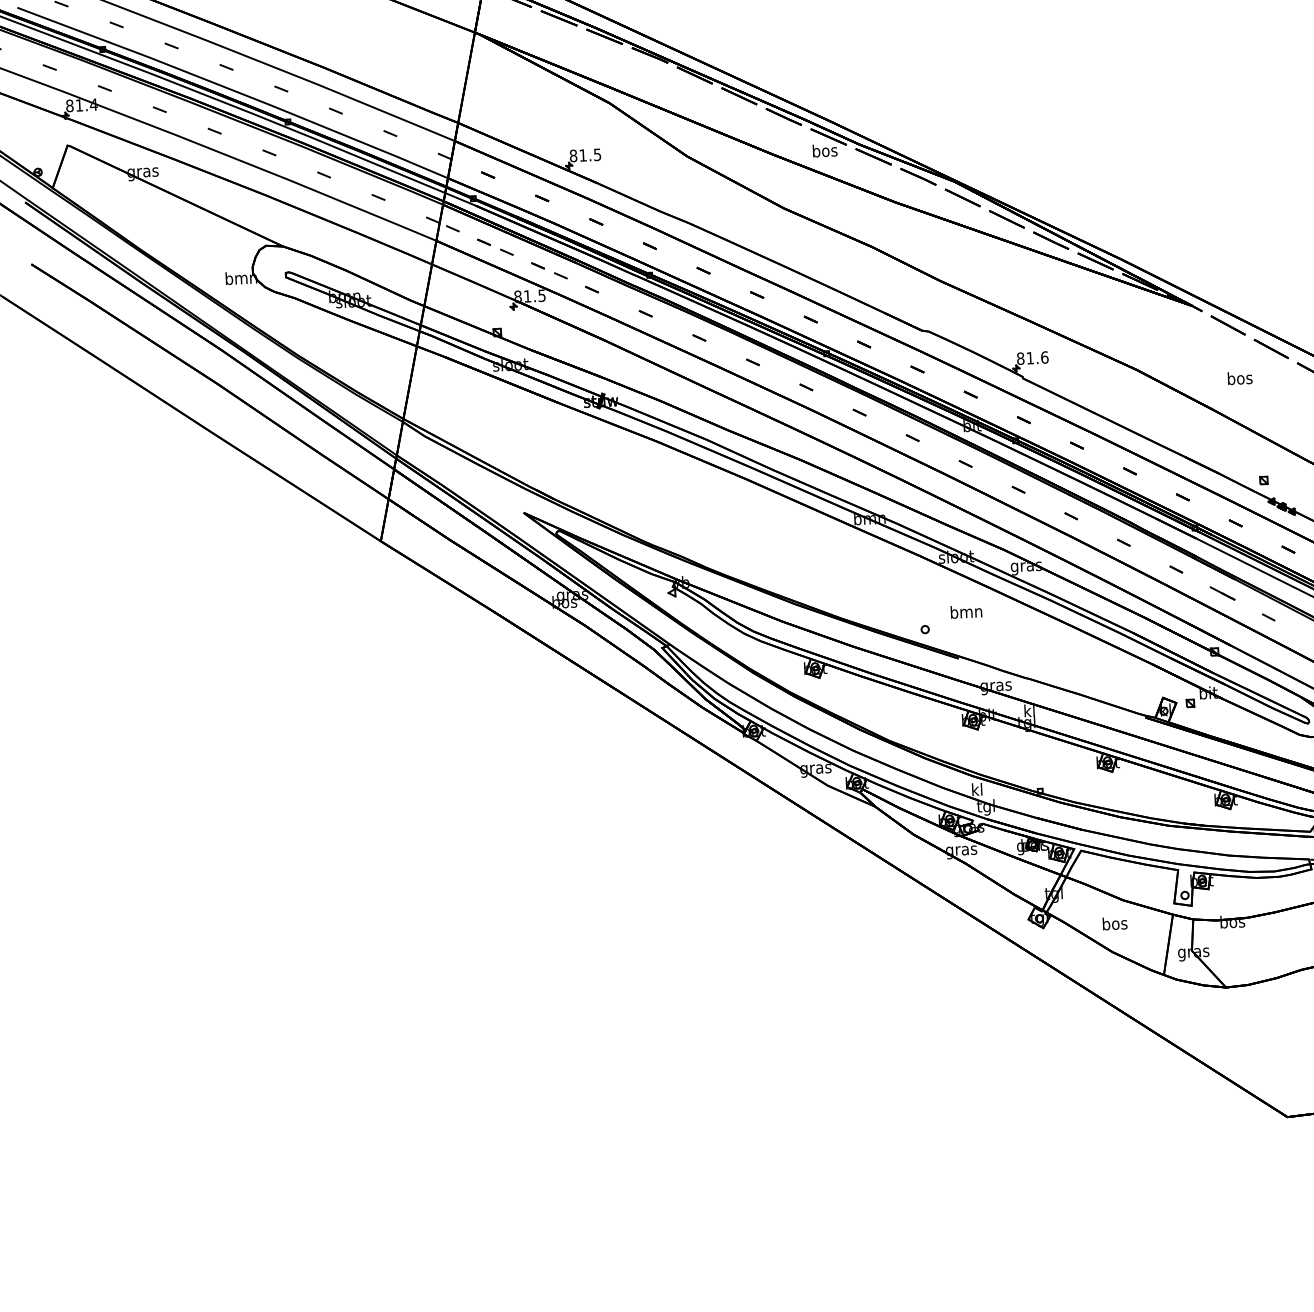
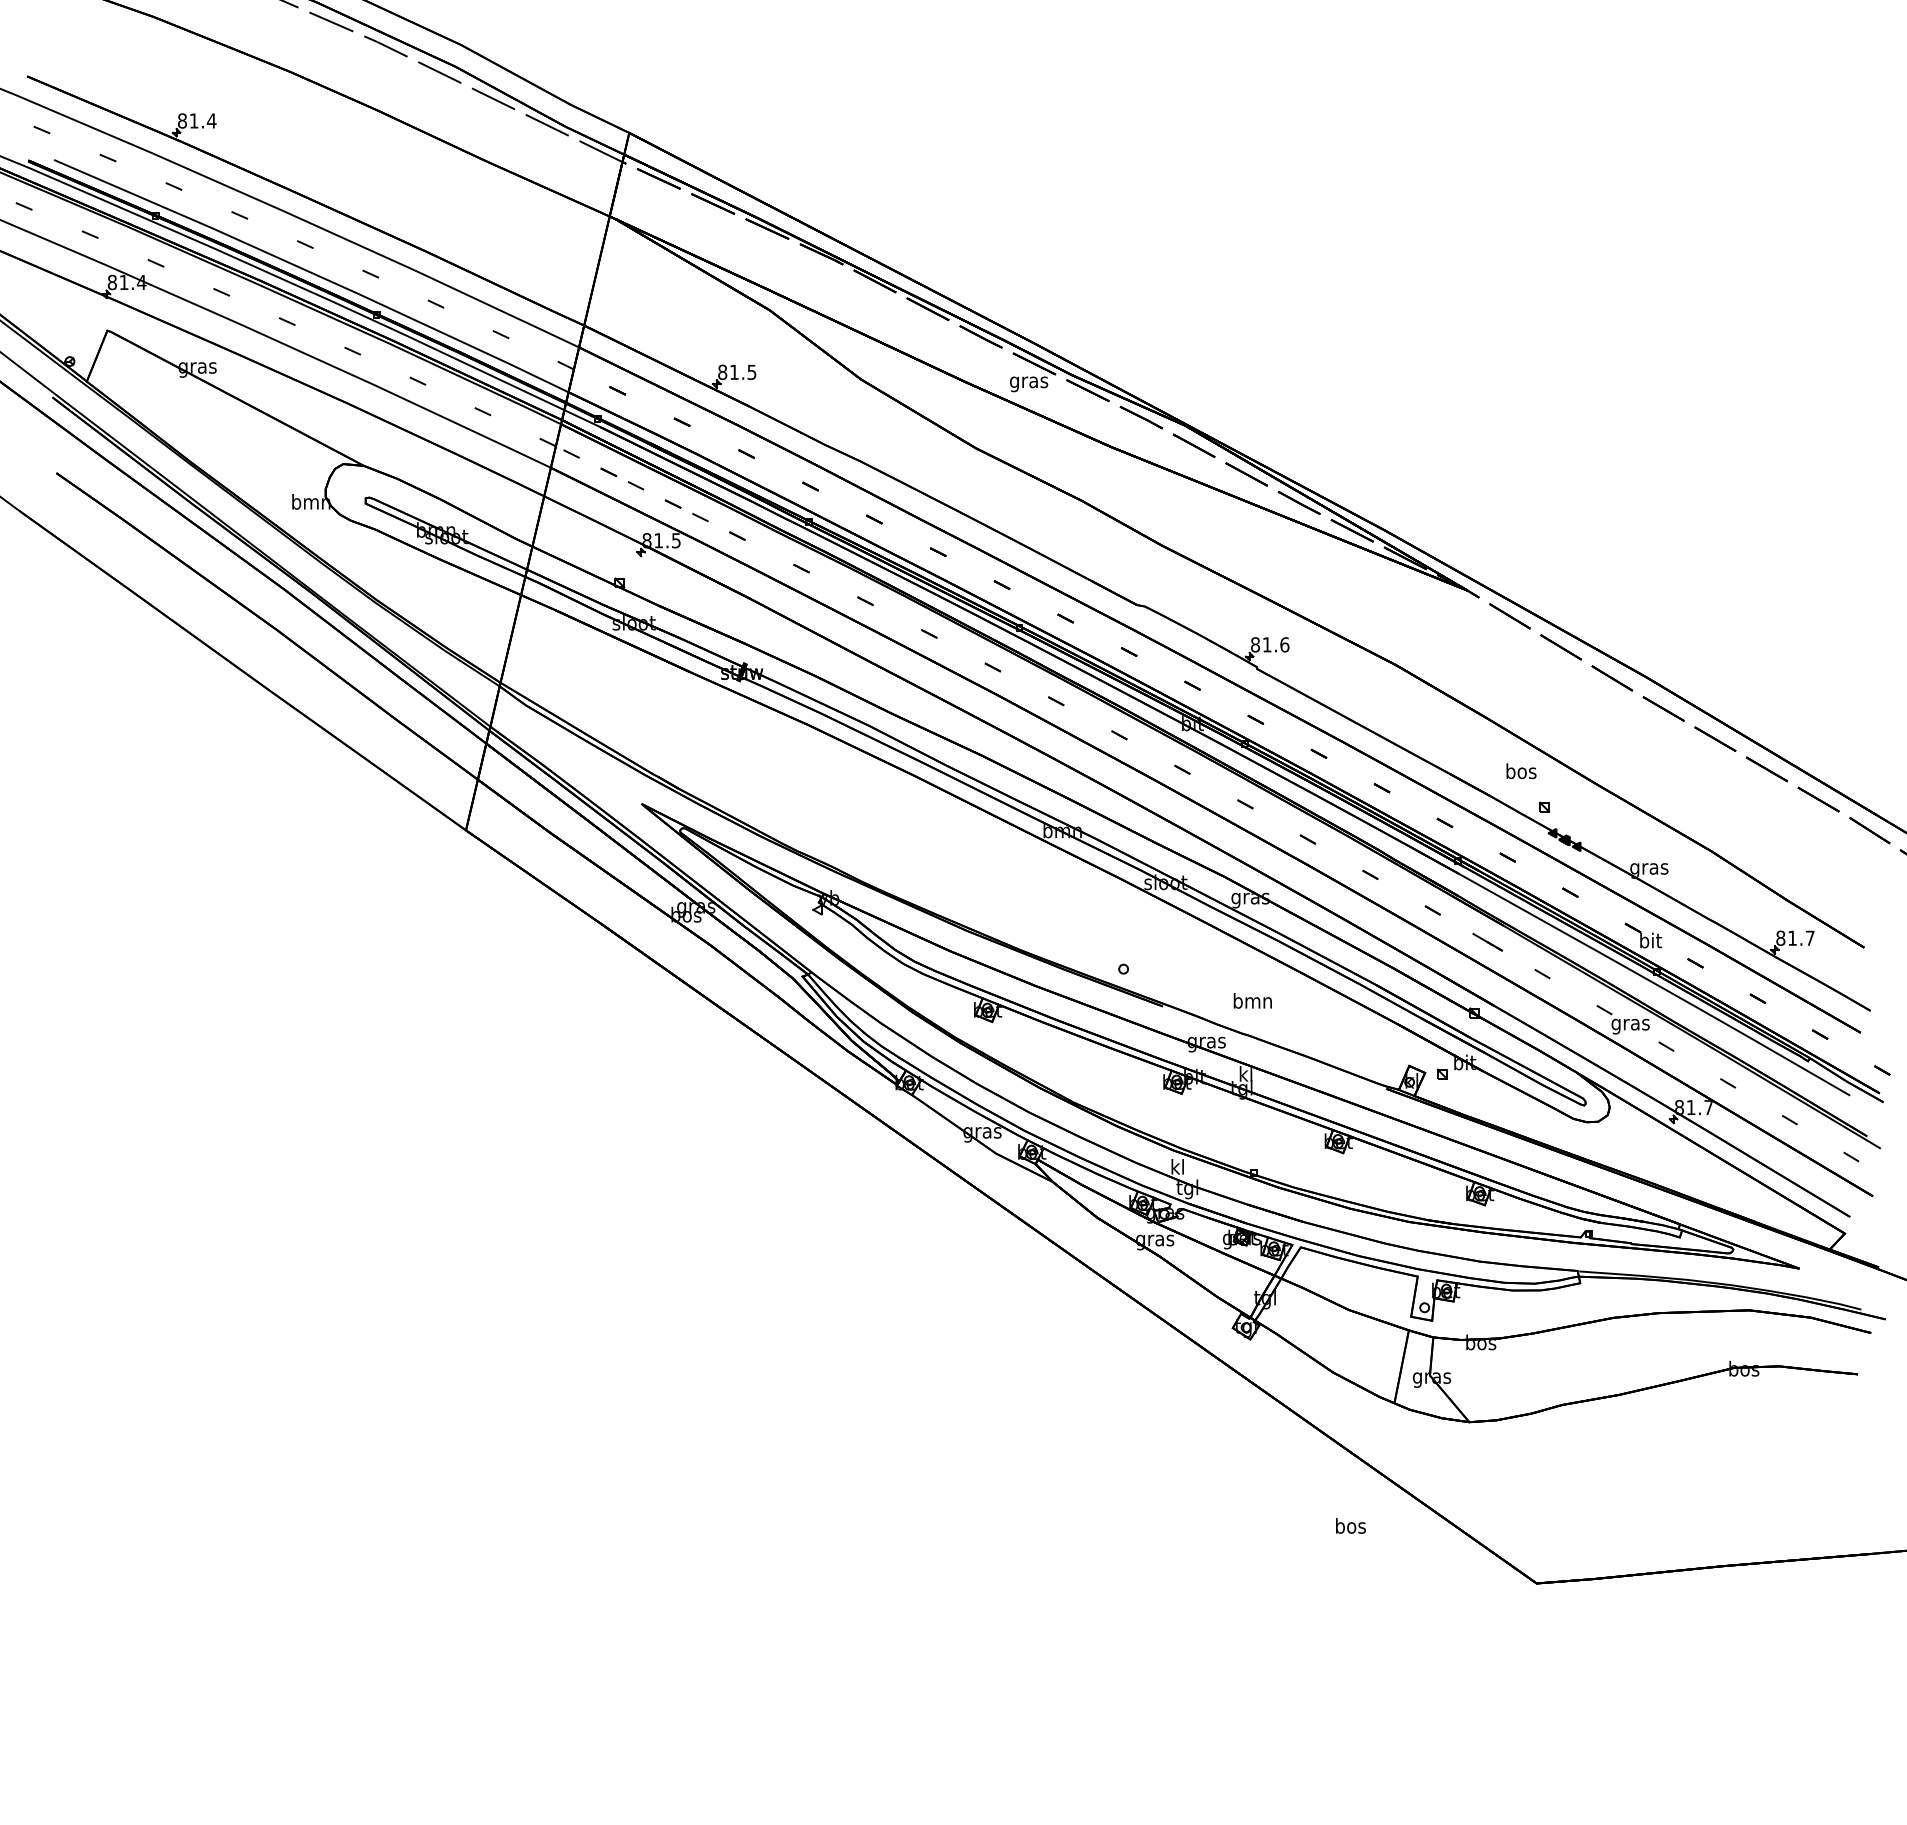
text: (825, 152) -> (1029, 382), bos -> gras
text: (1240, 378) -> (1521, 771), moved
text: (966, 611) -> (1252, 1000), moved
text: (1114, 923) -> (1350, 1525), moved

